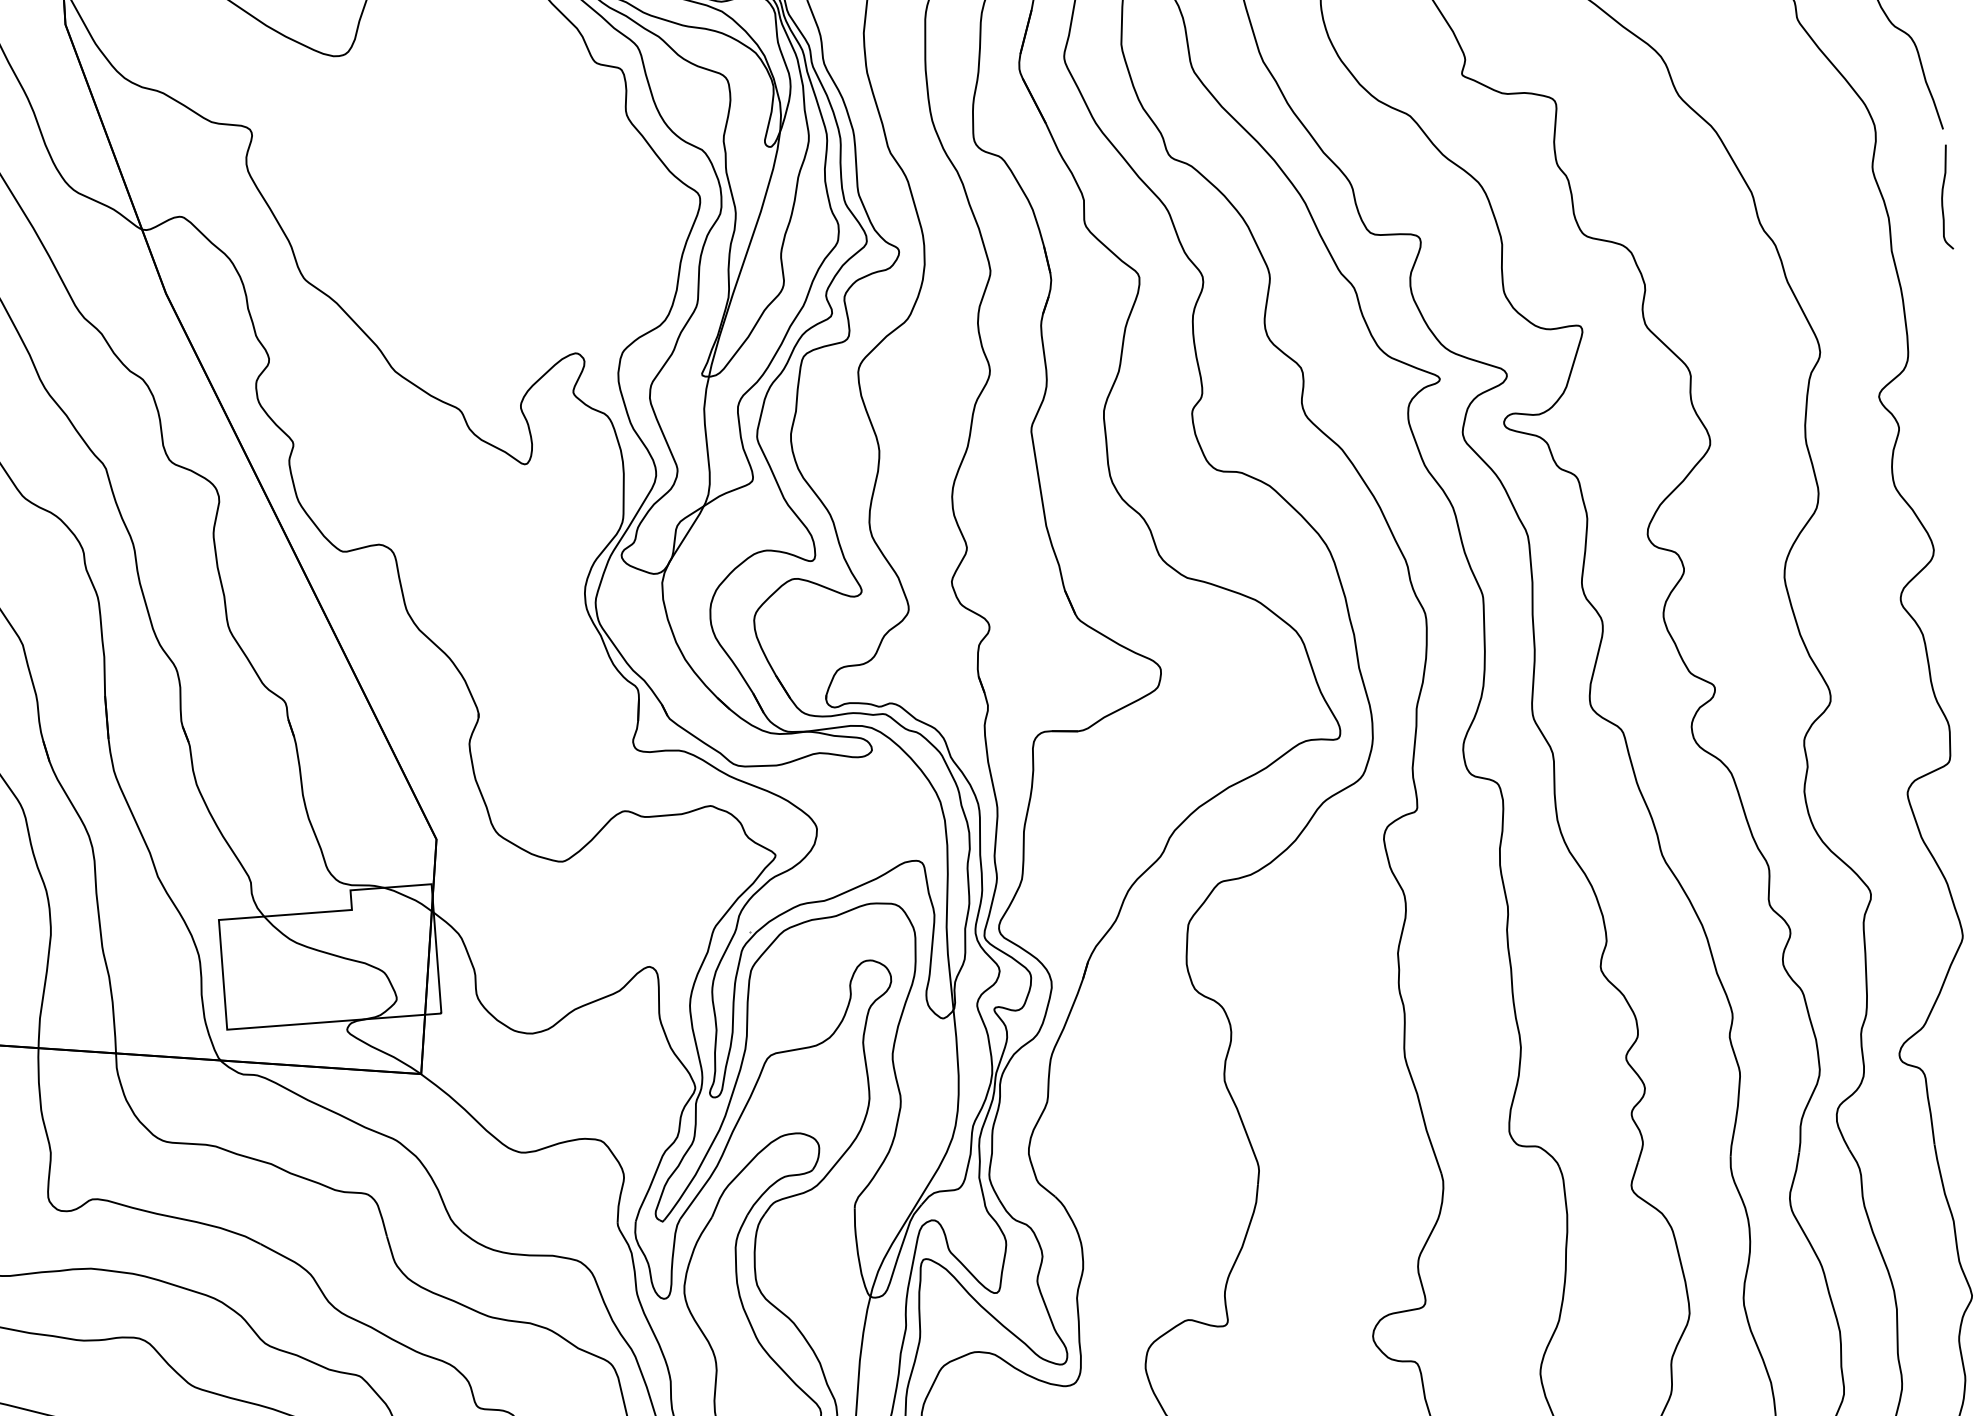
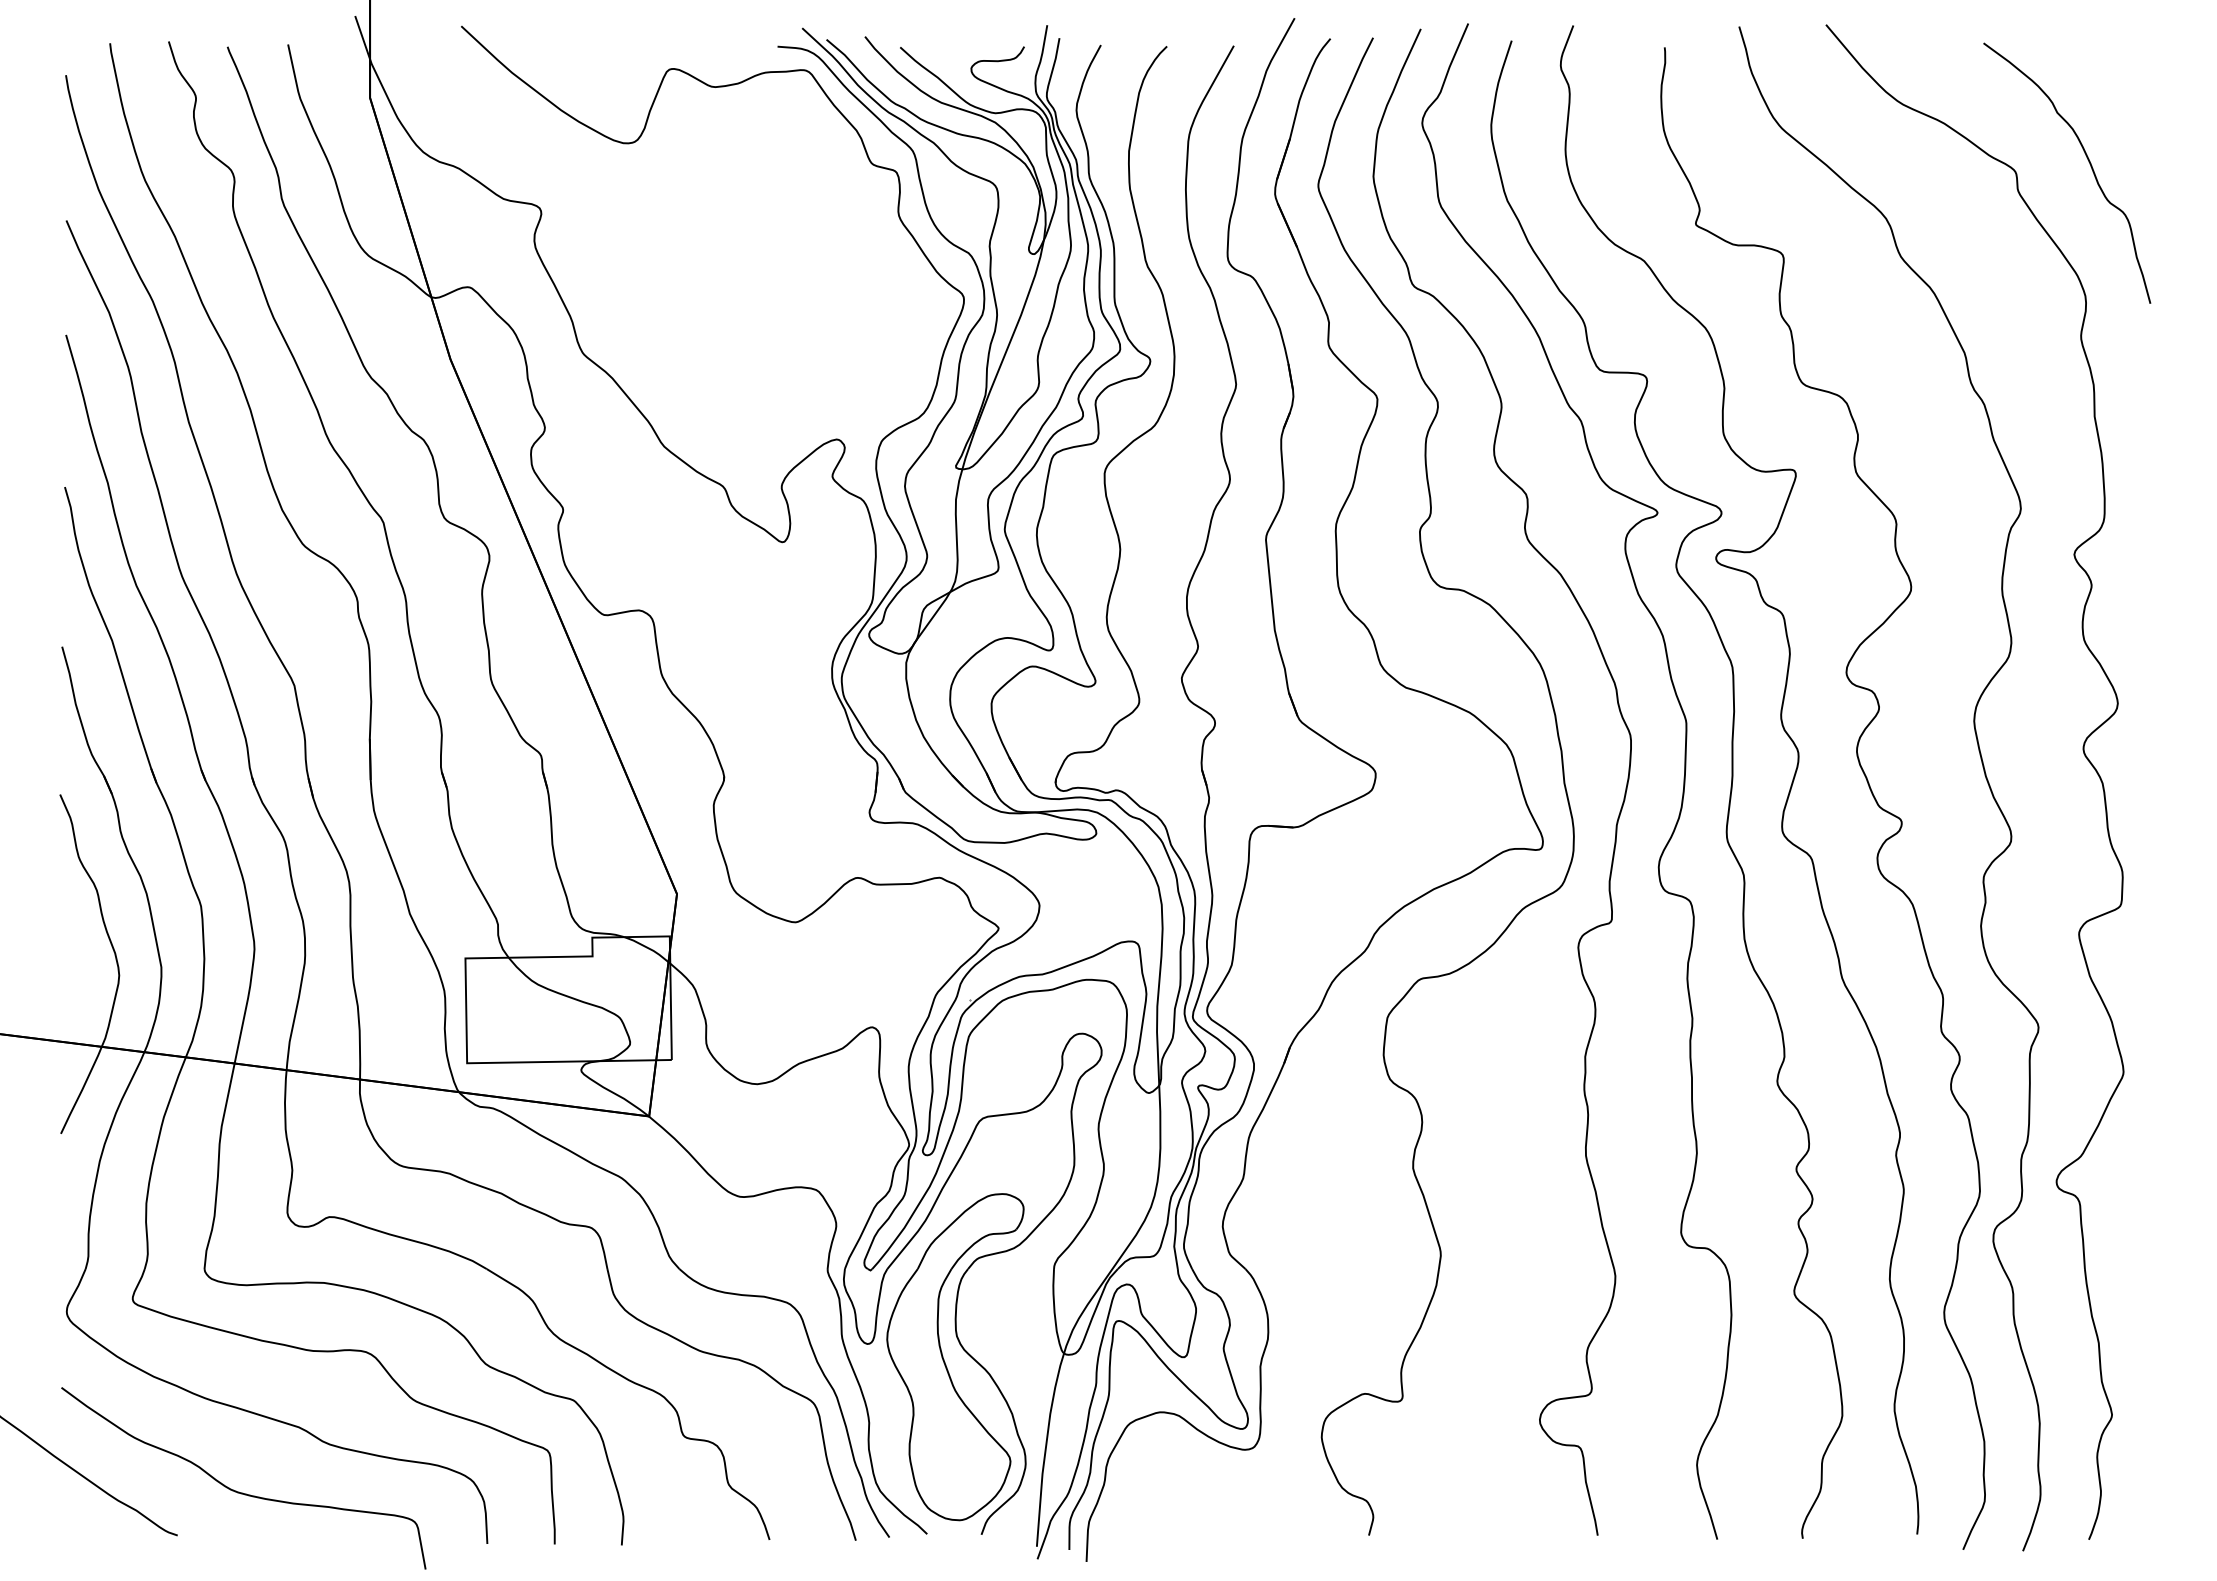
curve: (1943, 197) -> (2146, 368), removed

